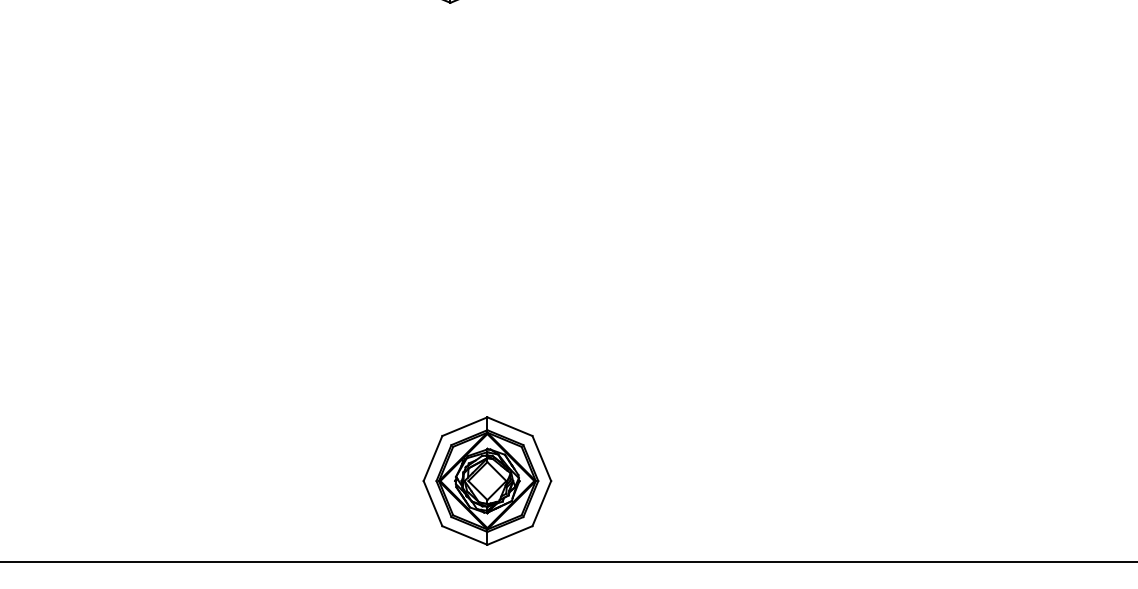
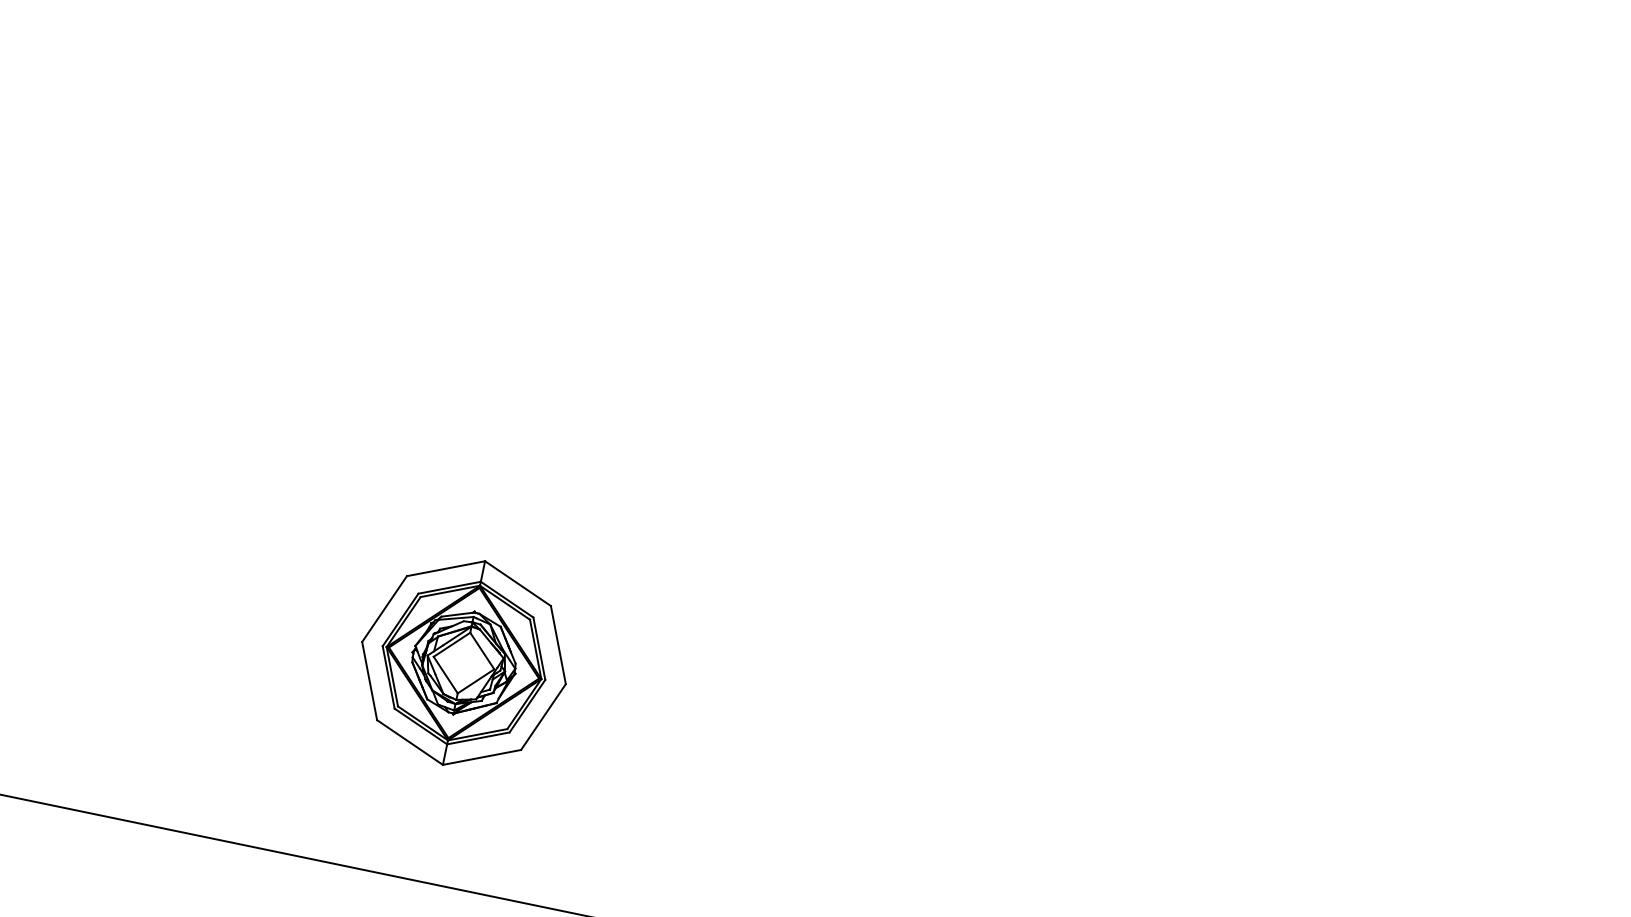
part: (487, 480) -> (464, 662), moved

